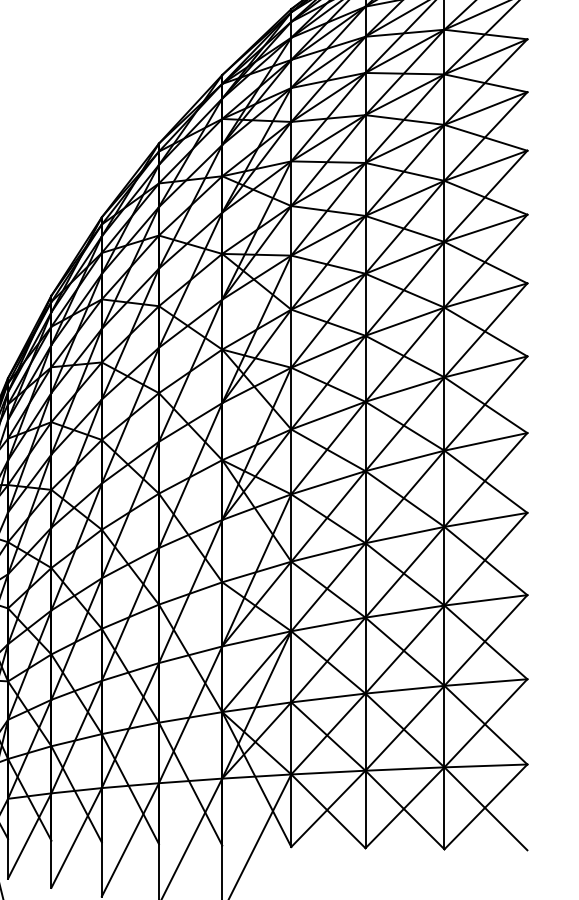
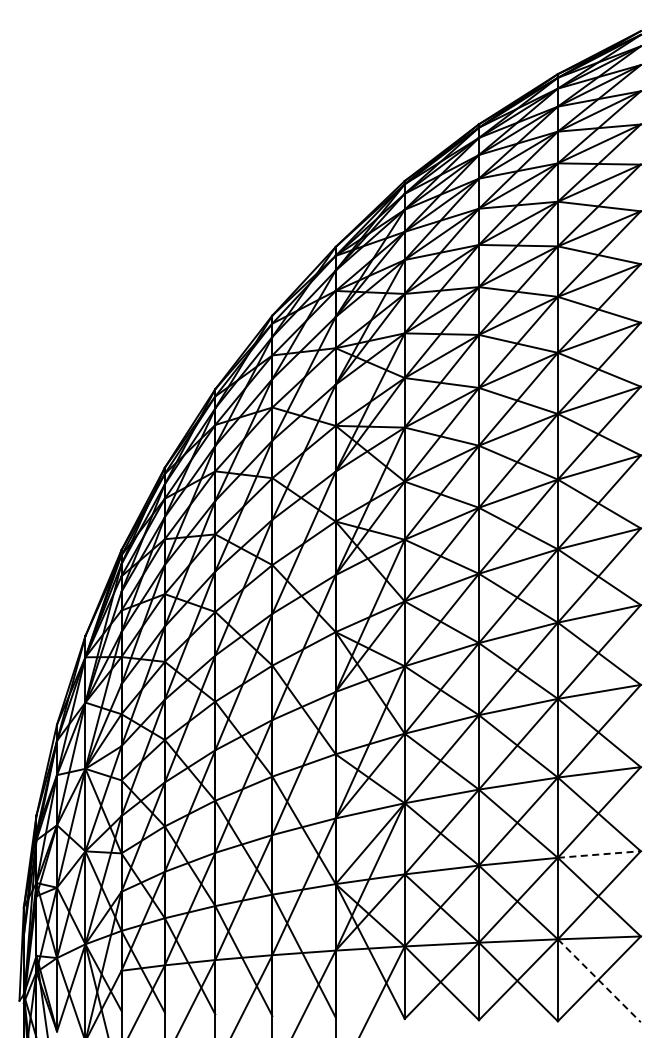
line: (486, 682) -> (599, 854), solid -> dashed
line: (486, 808) -> (599, 980), solid -> dashed

